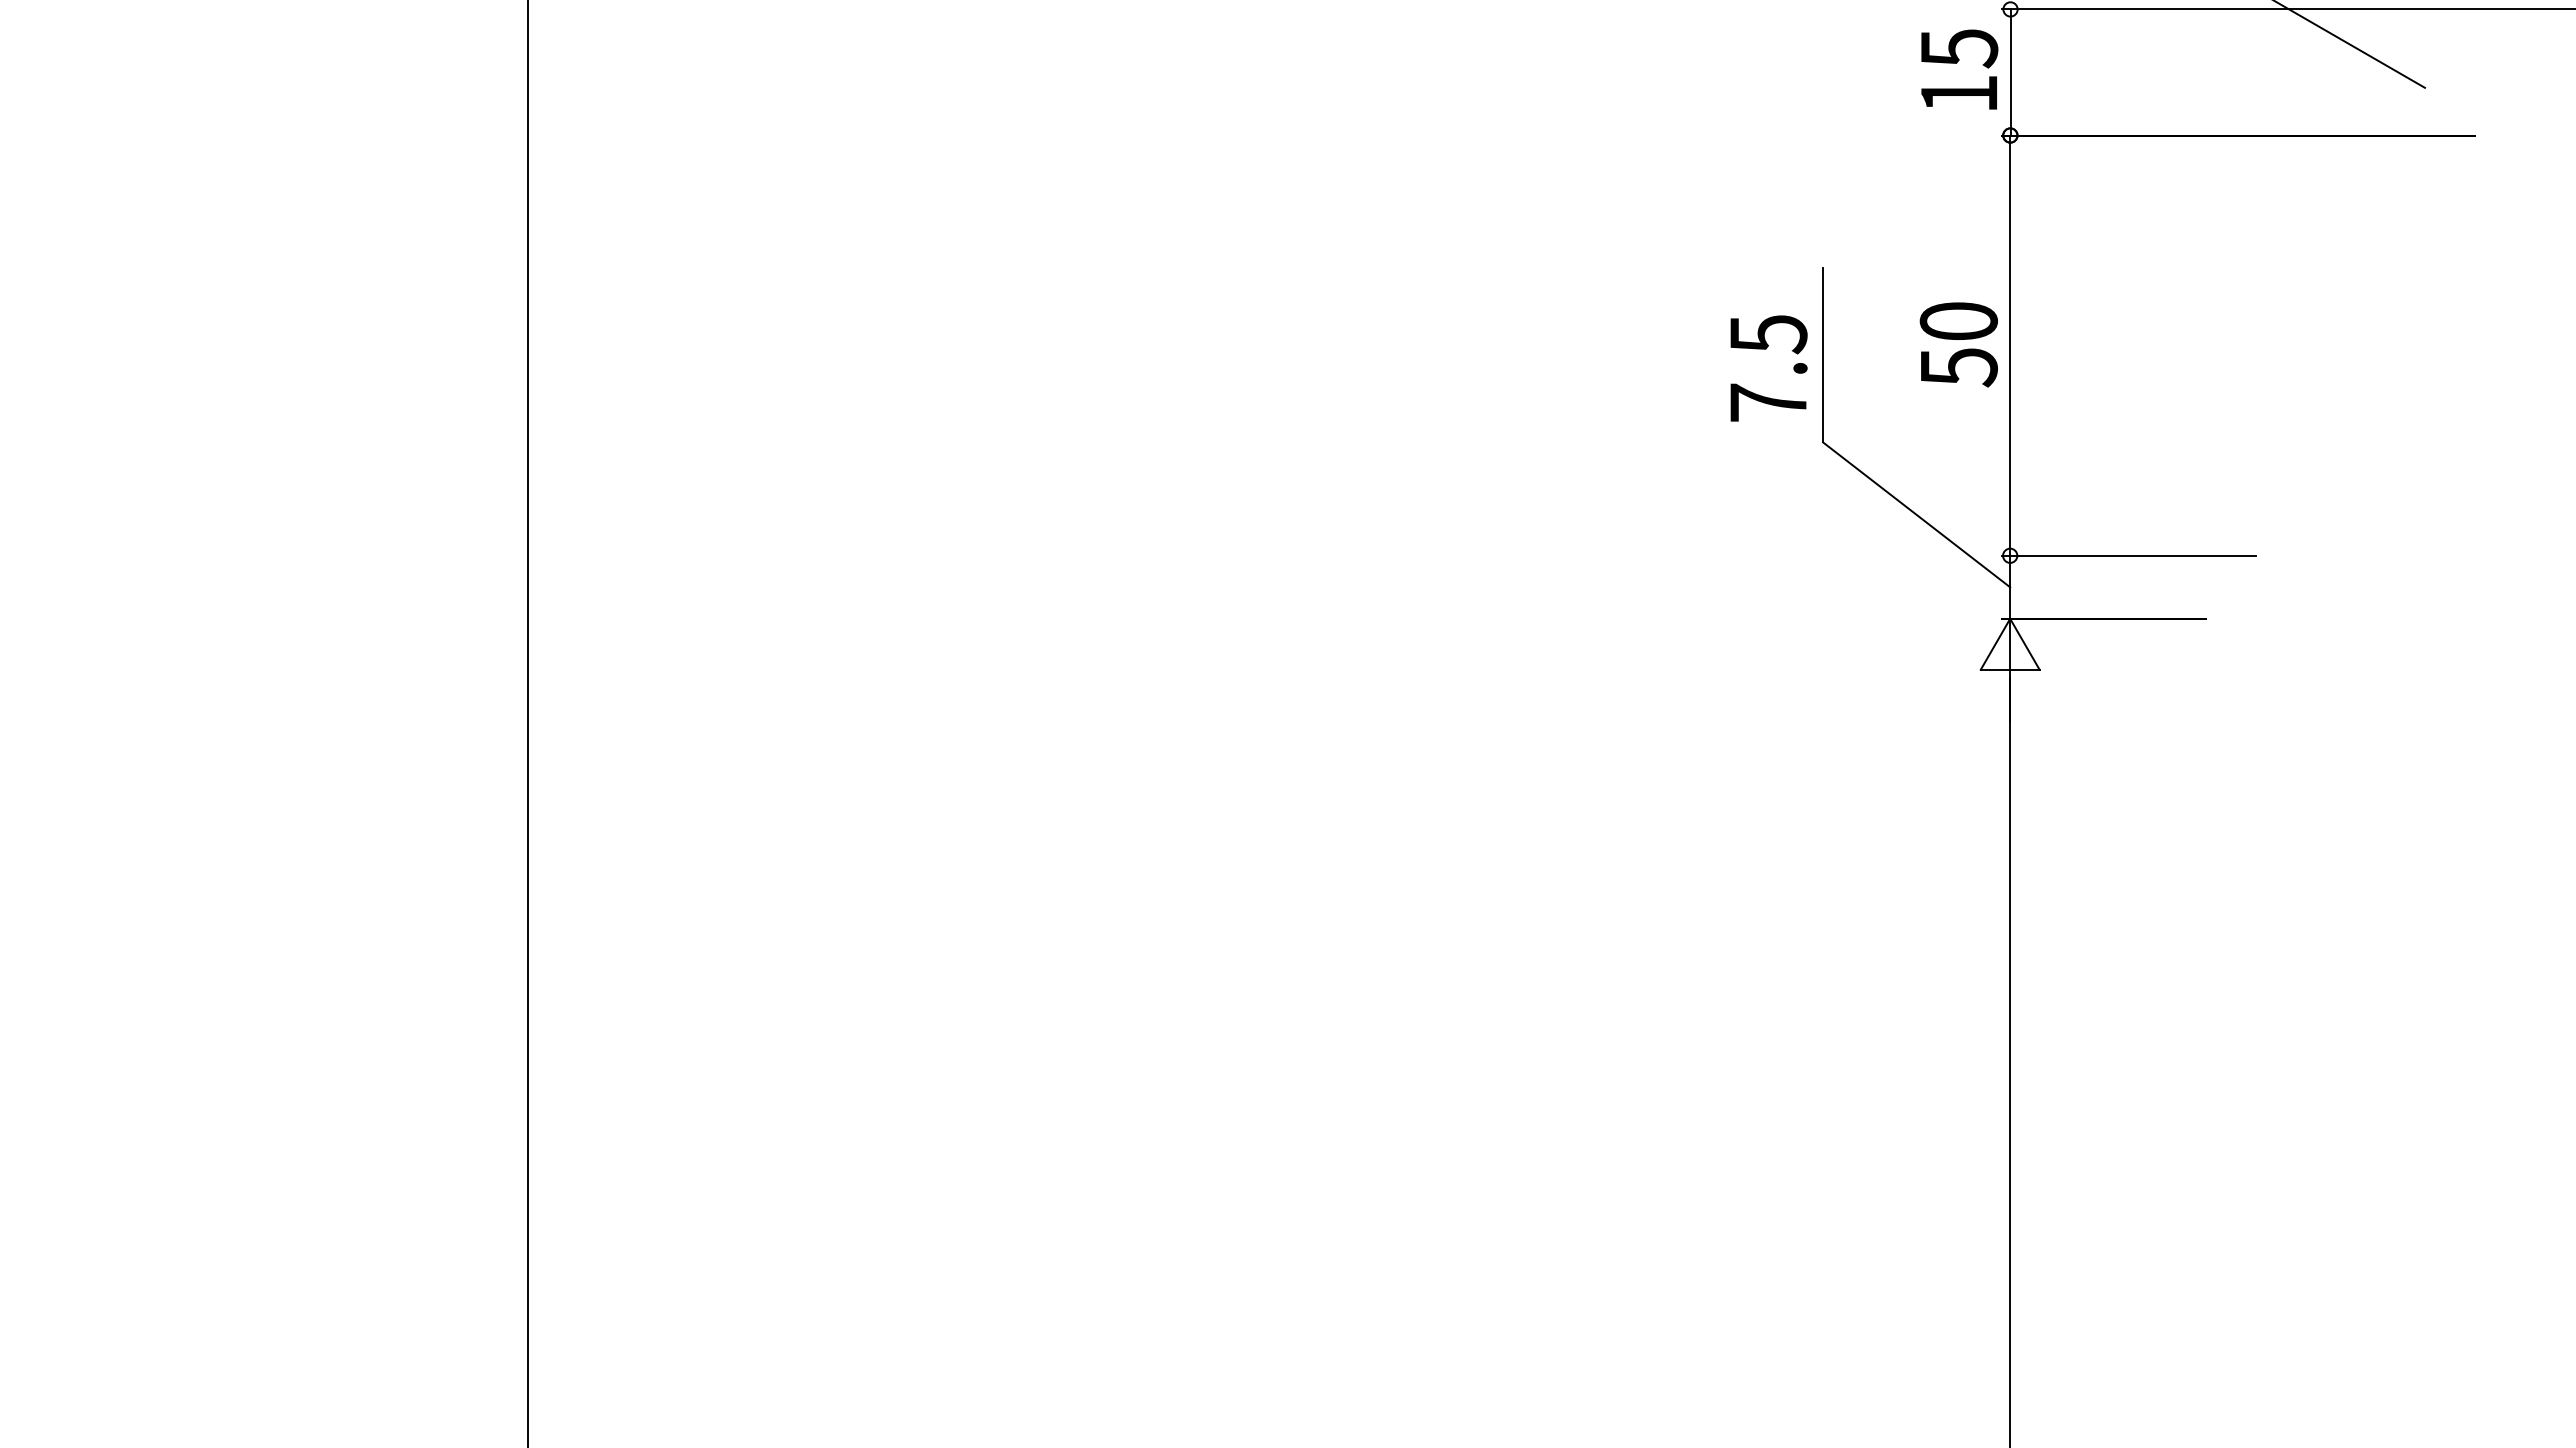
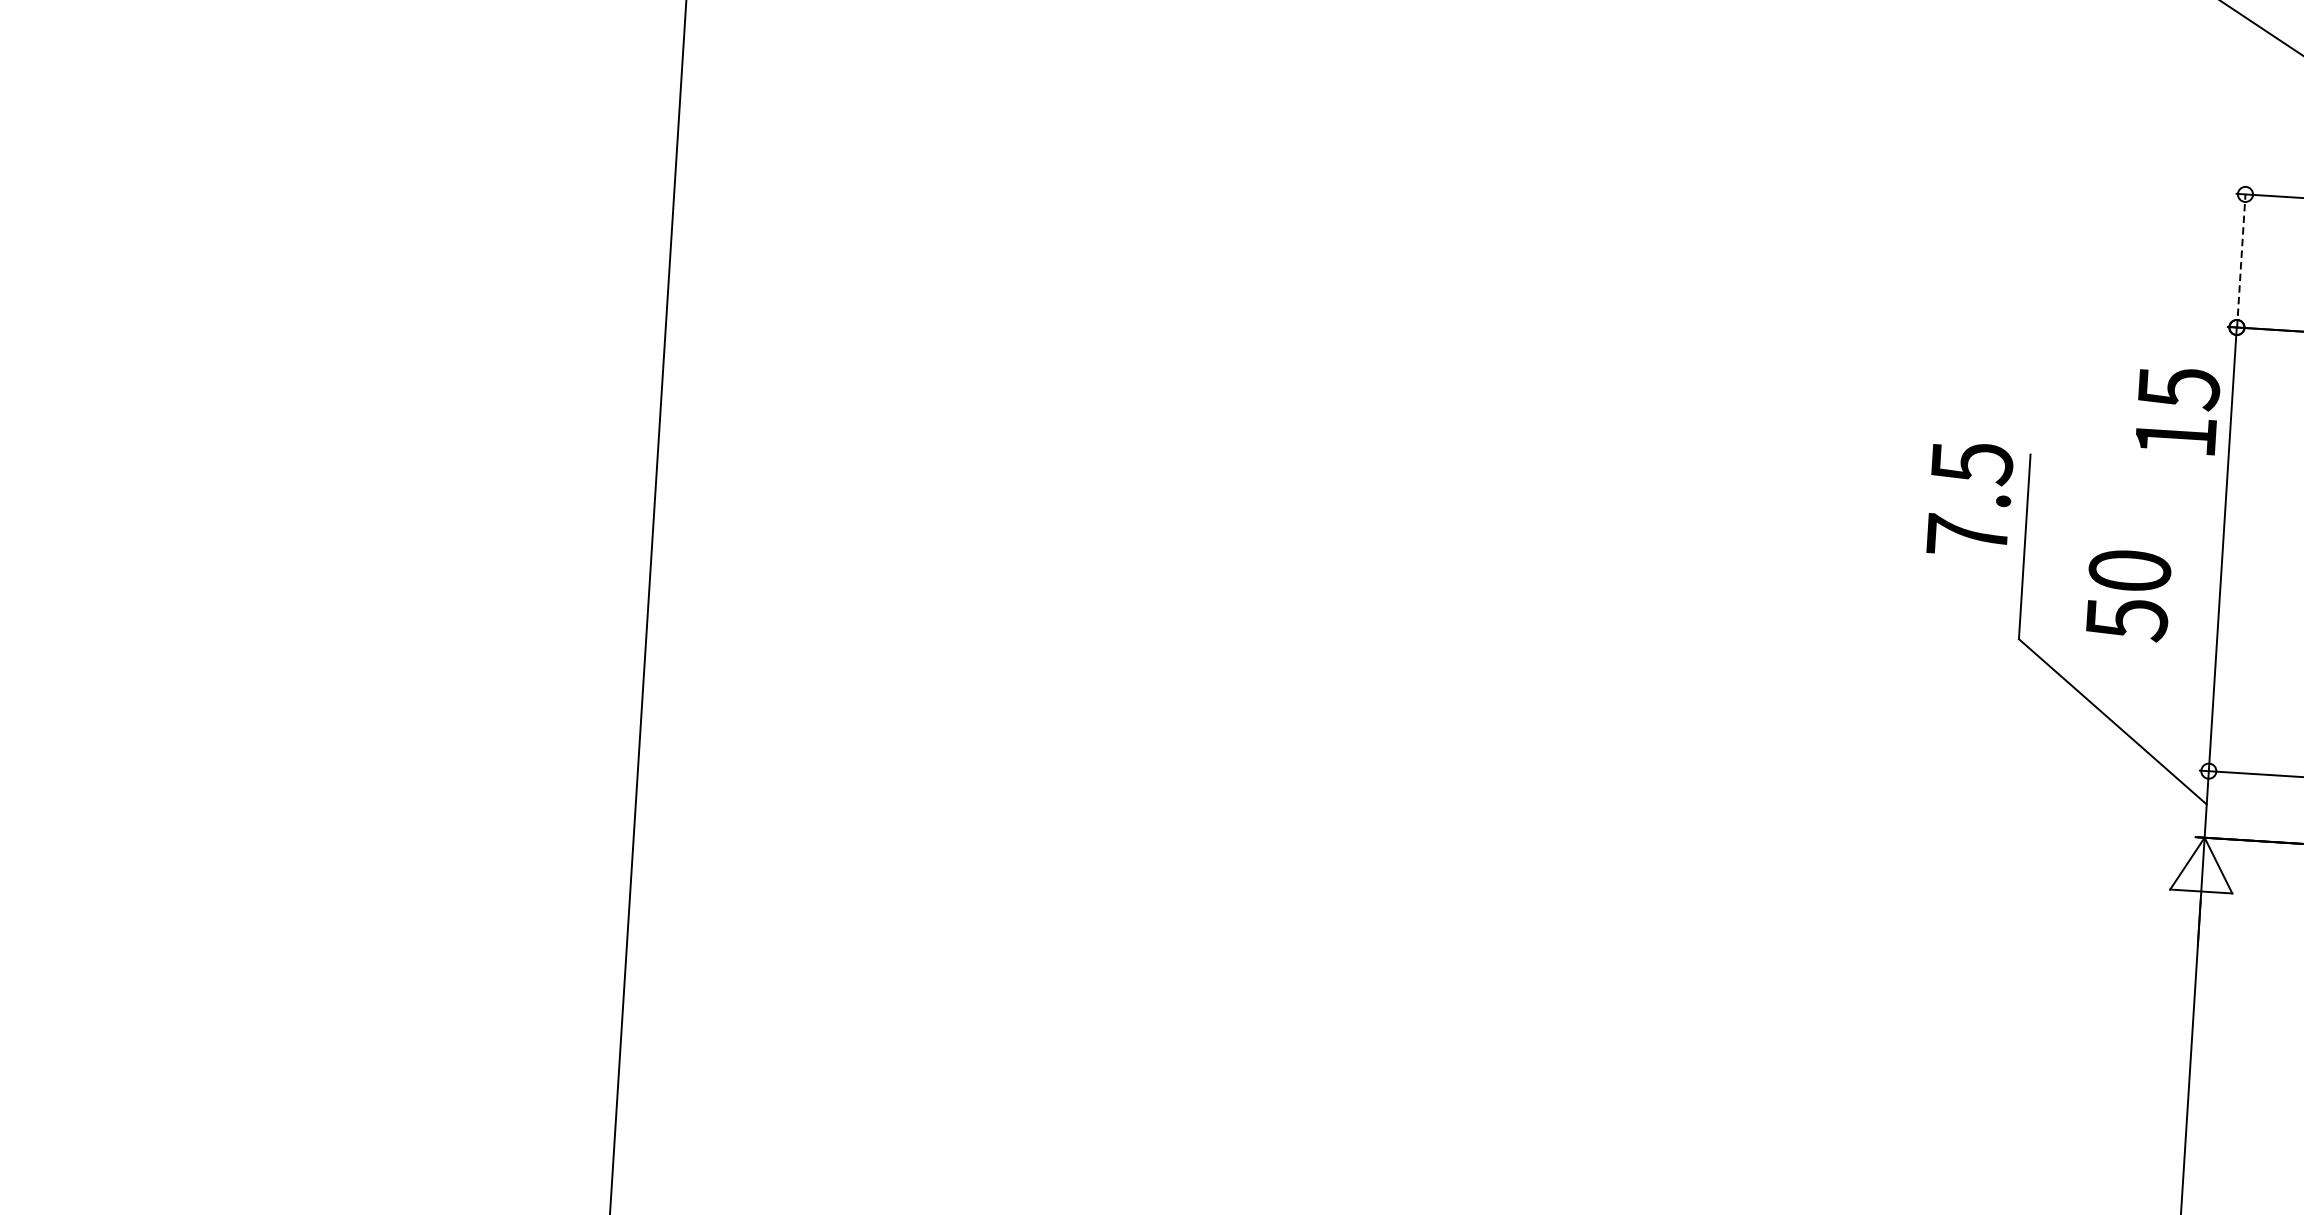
text: (1959, 69) -> (2177, 410), moved
line: (2010, 71) -> (2241, 259), solid -> dashed
text: (1958, 344) -> (2128, 595), moved
text: (1768, 368) -> (1969, 499), moved

